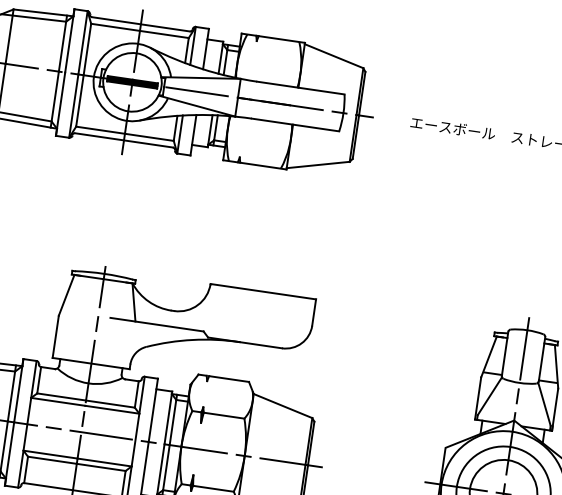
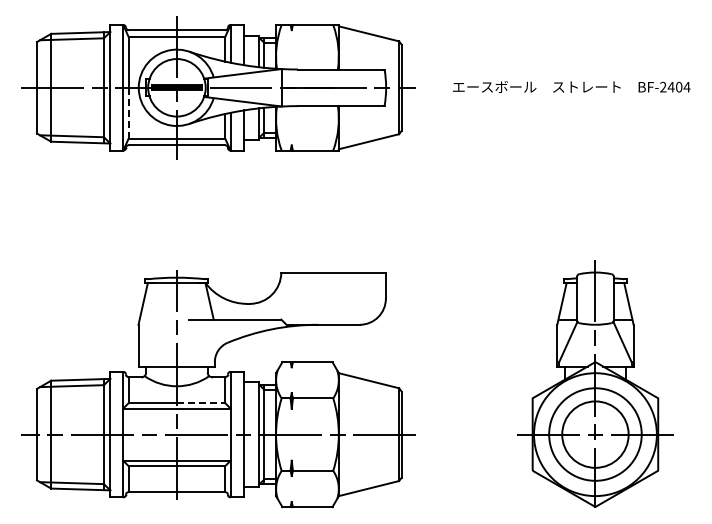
line: (79, 100) -> (128, 112), solid -> dashed
line: (110, 404) -> (201, 403), solid -> dashed

